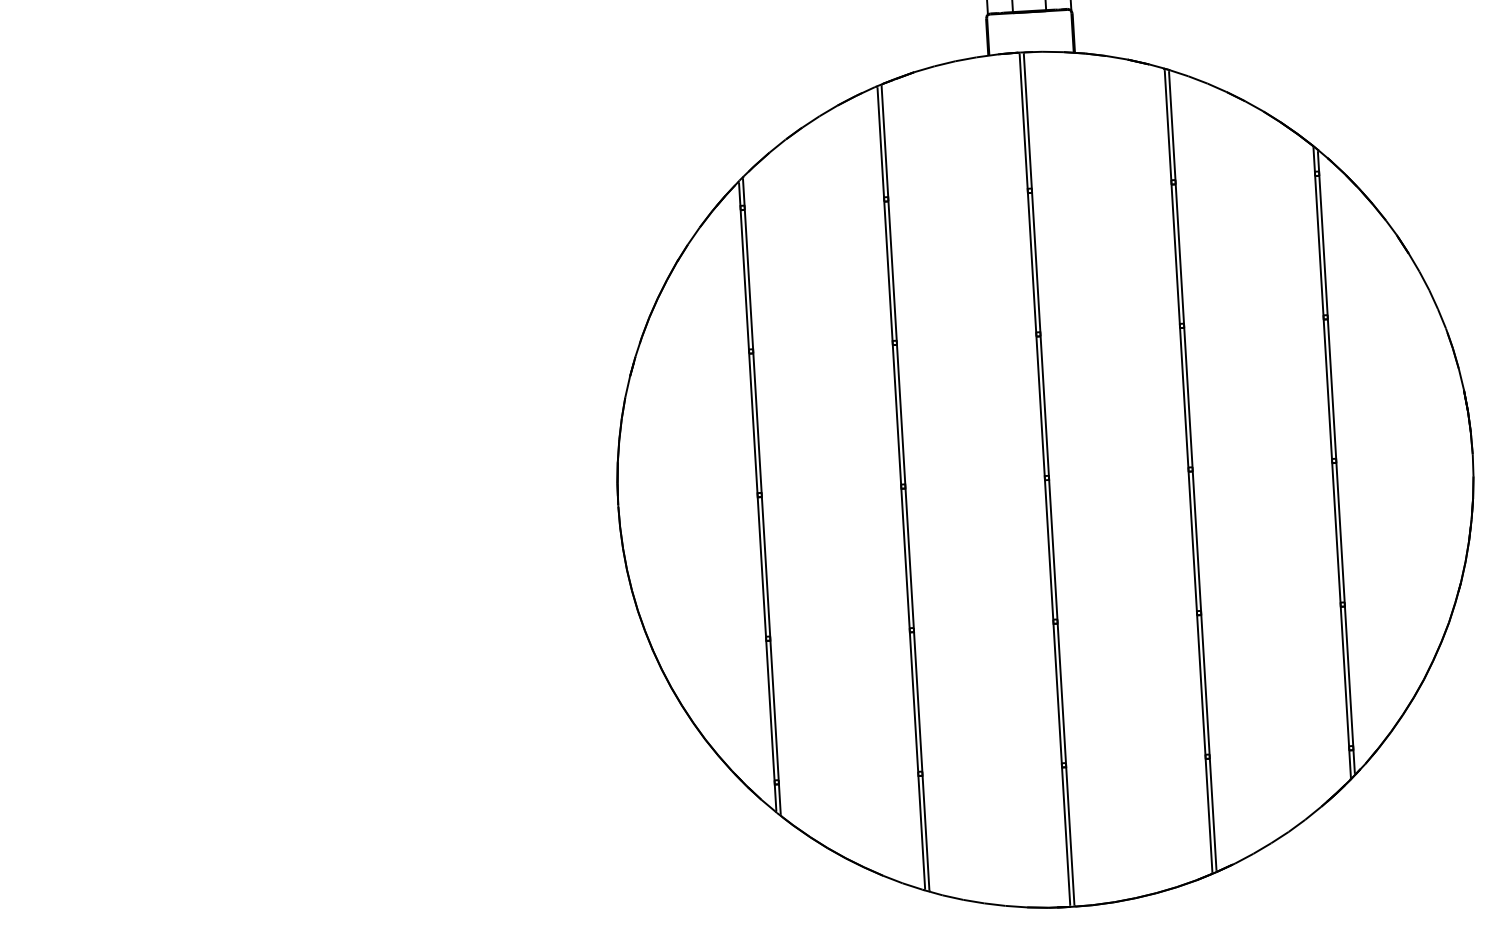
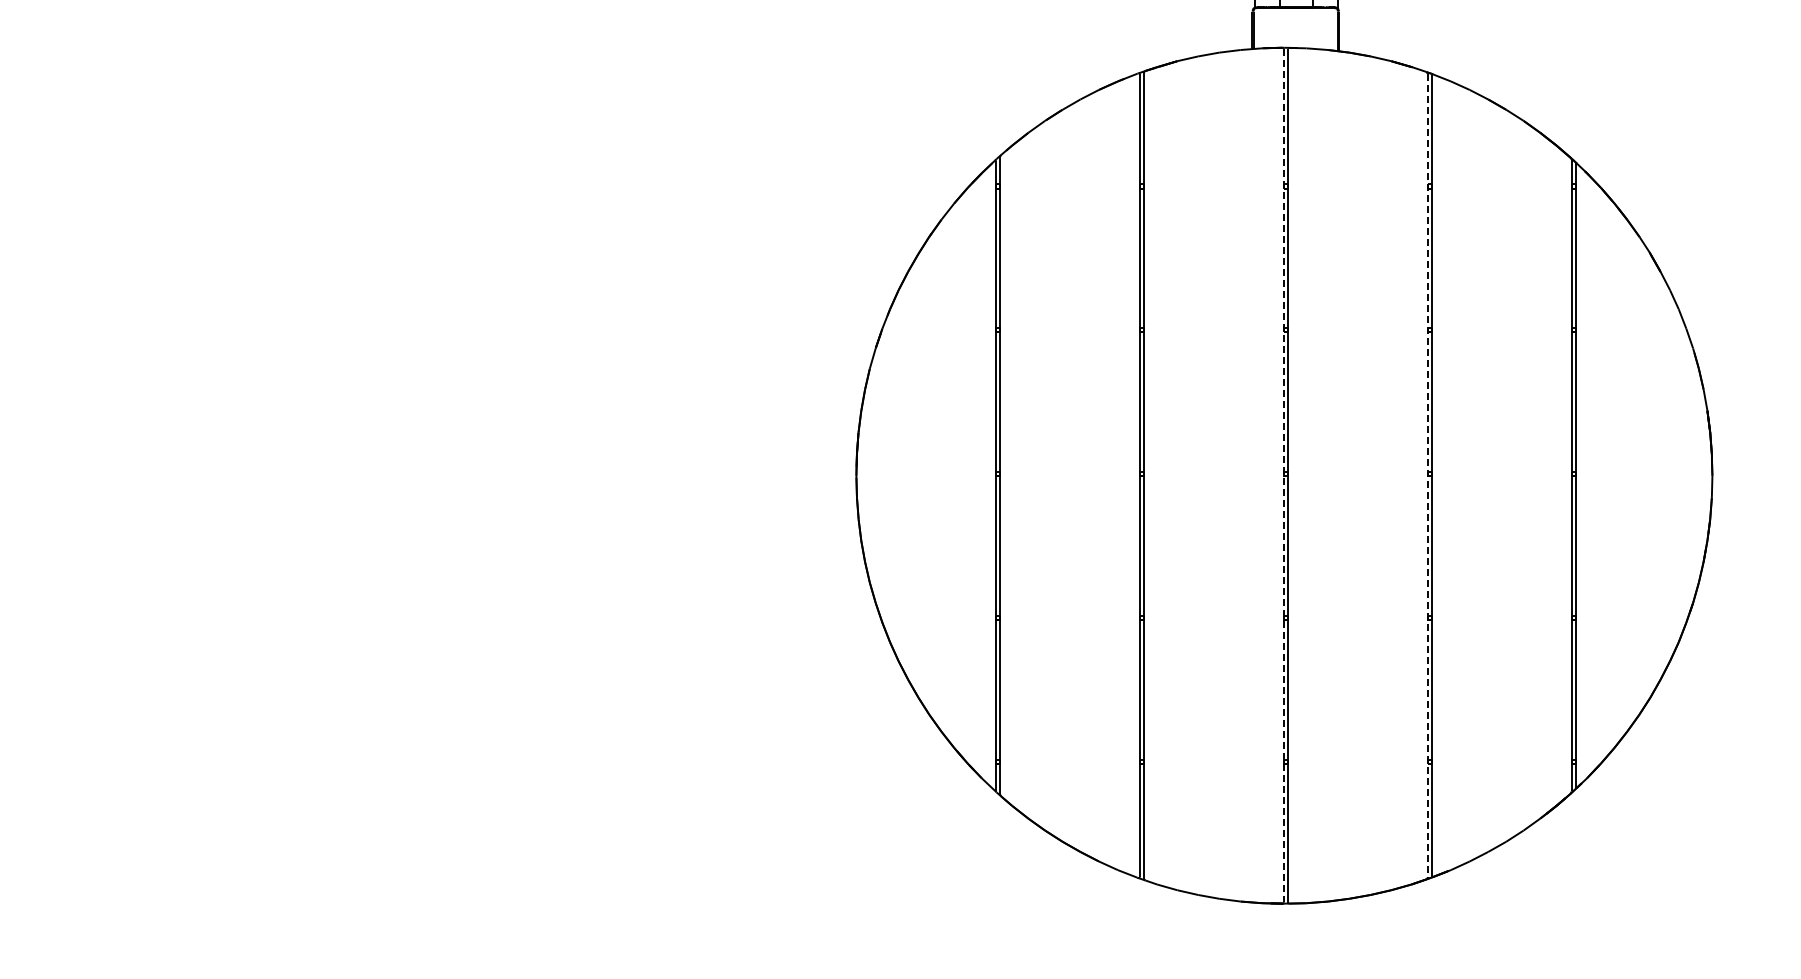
line: (1188, 471) -> (1427, 475), solid -> dashed
line: (1044, 479) -> (1283, 475), solid -> dashed

